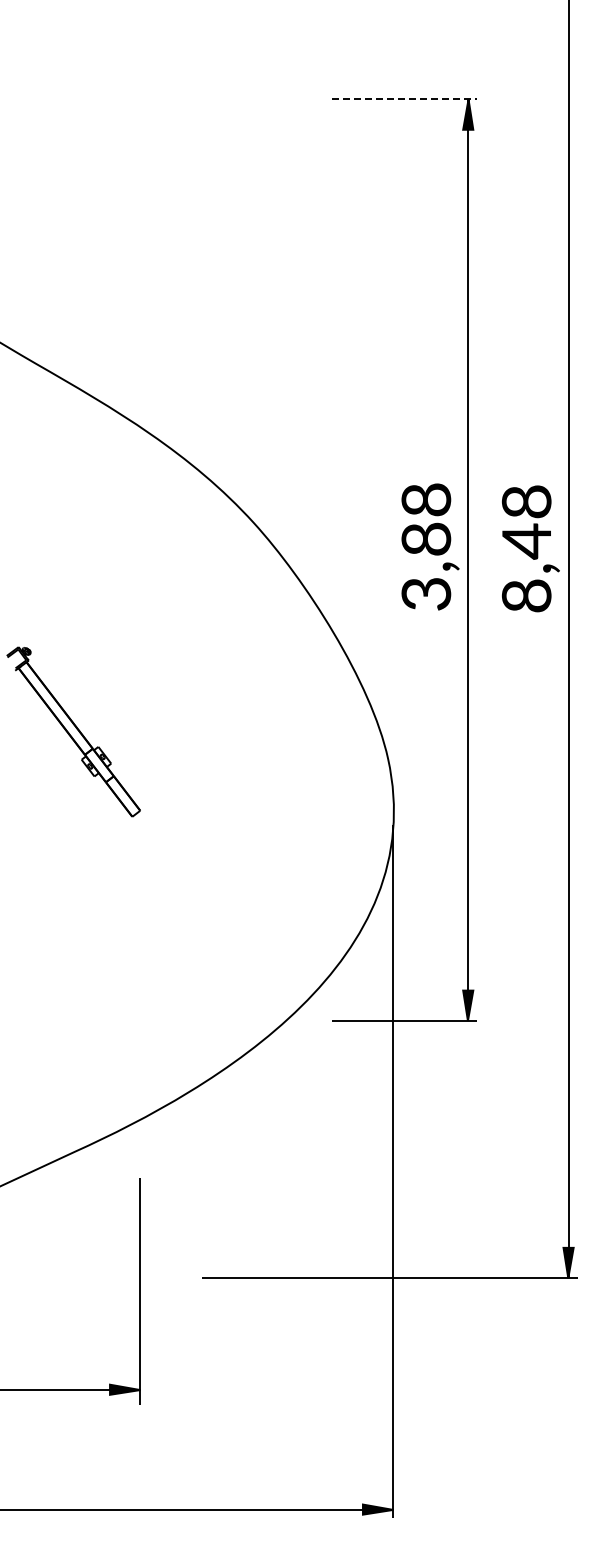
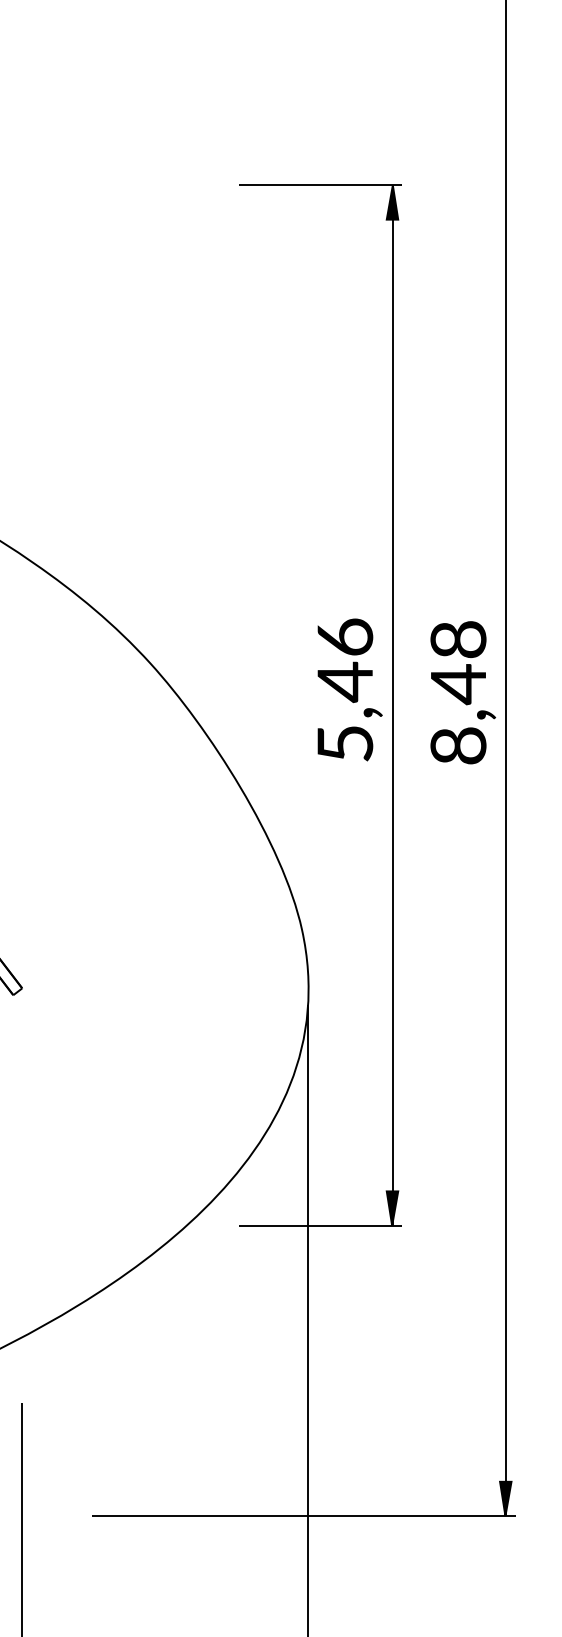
line: (404, 99) -> (320, 185), dashed -> solid
text: (426, 546) -> (345, 690), 3,88 -> 5,46

